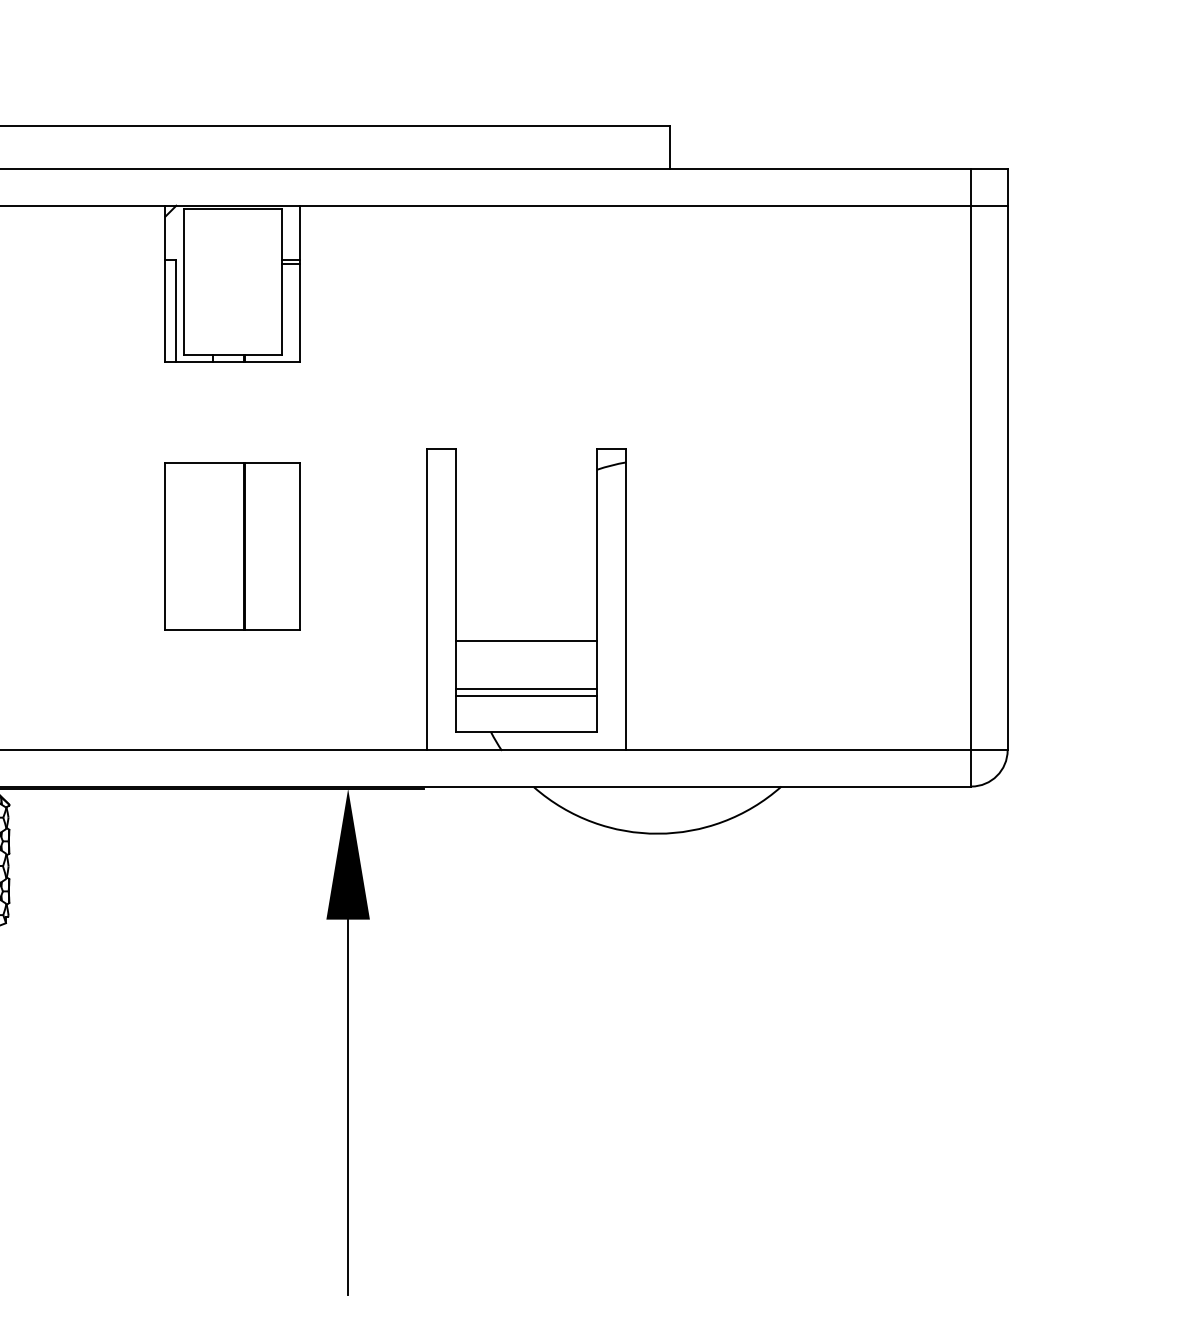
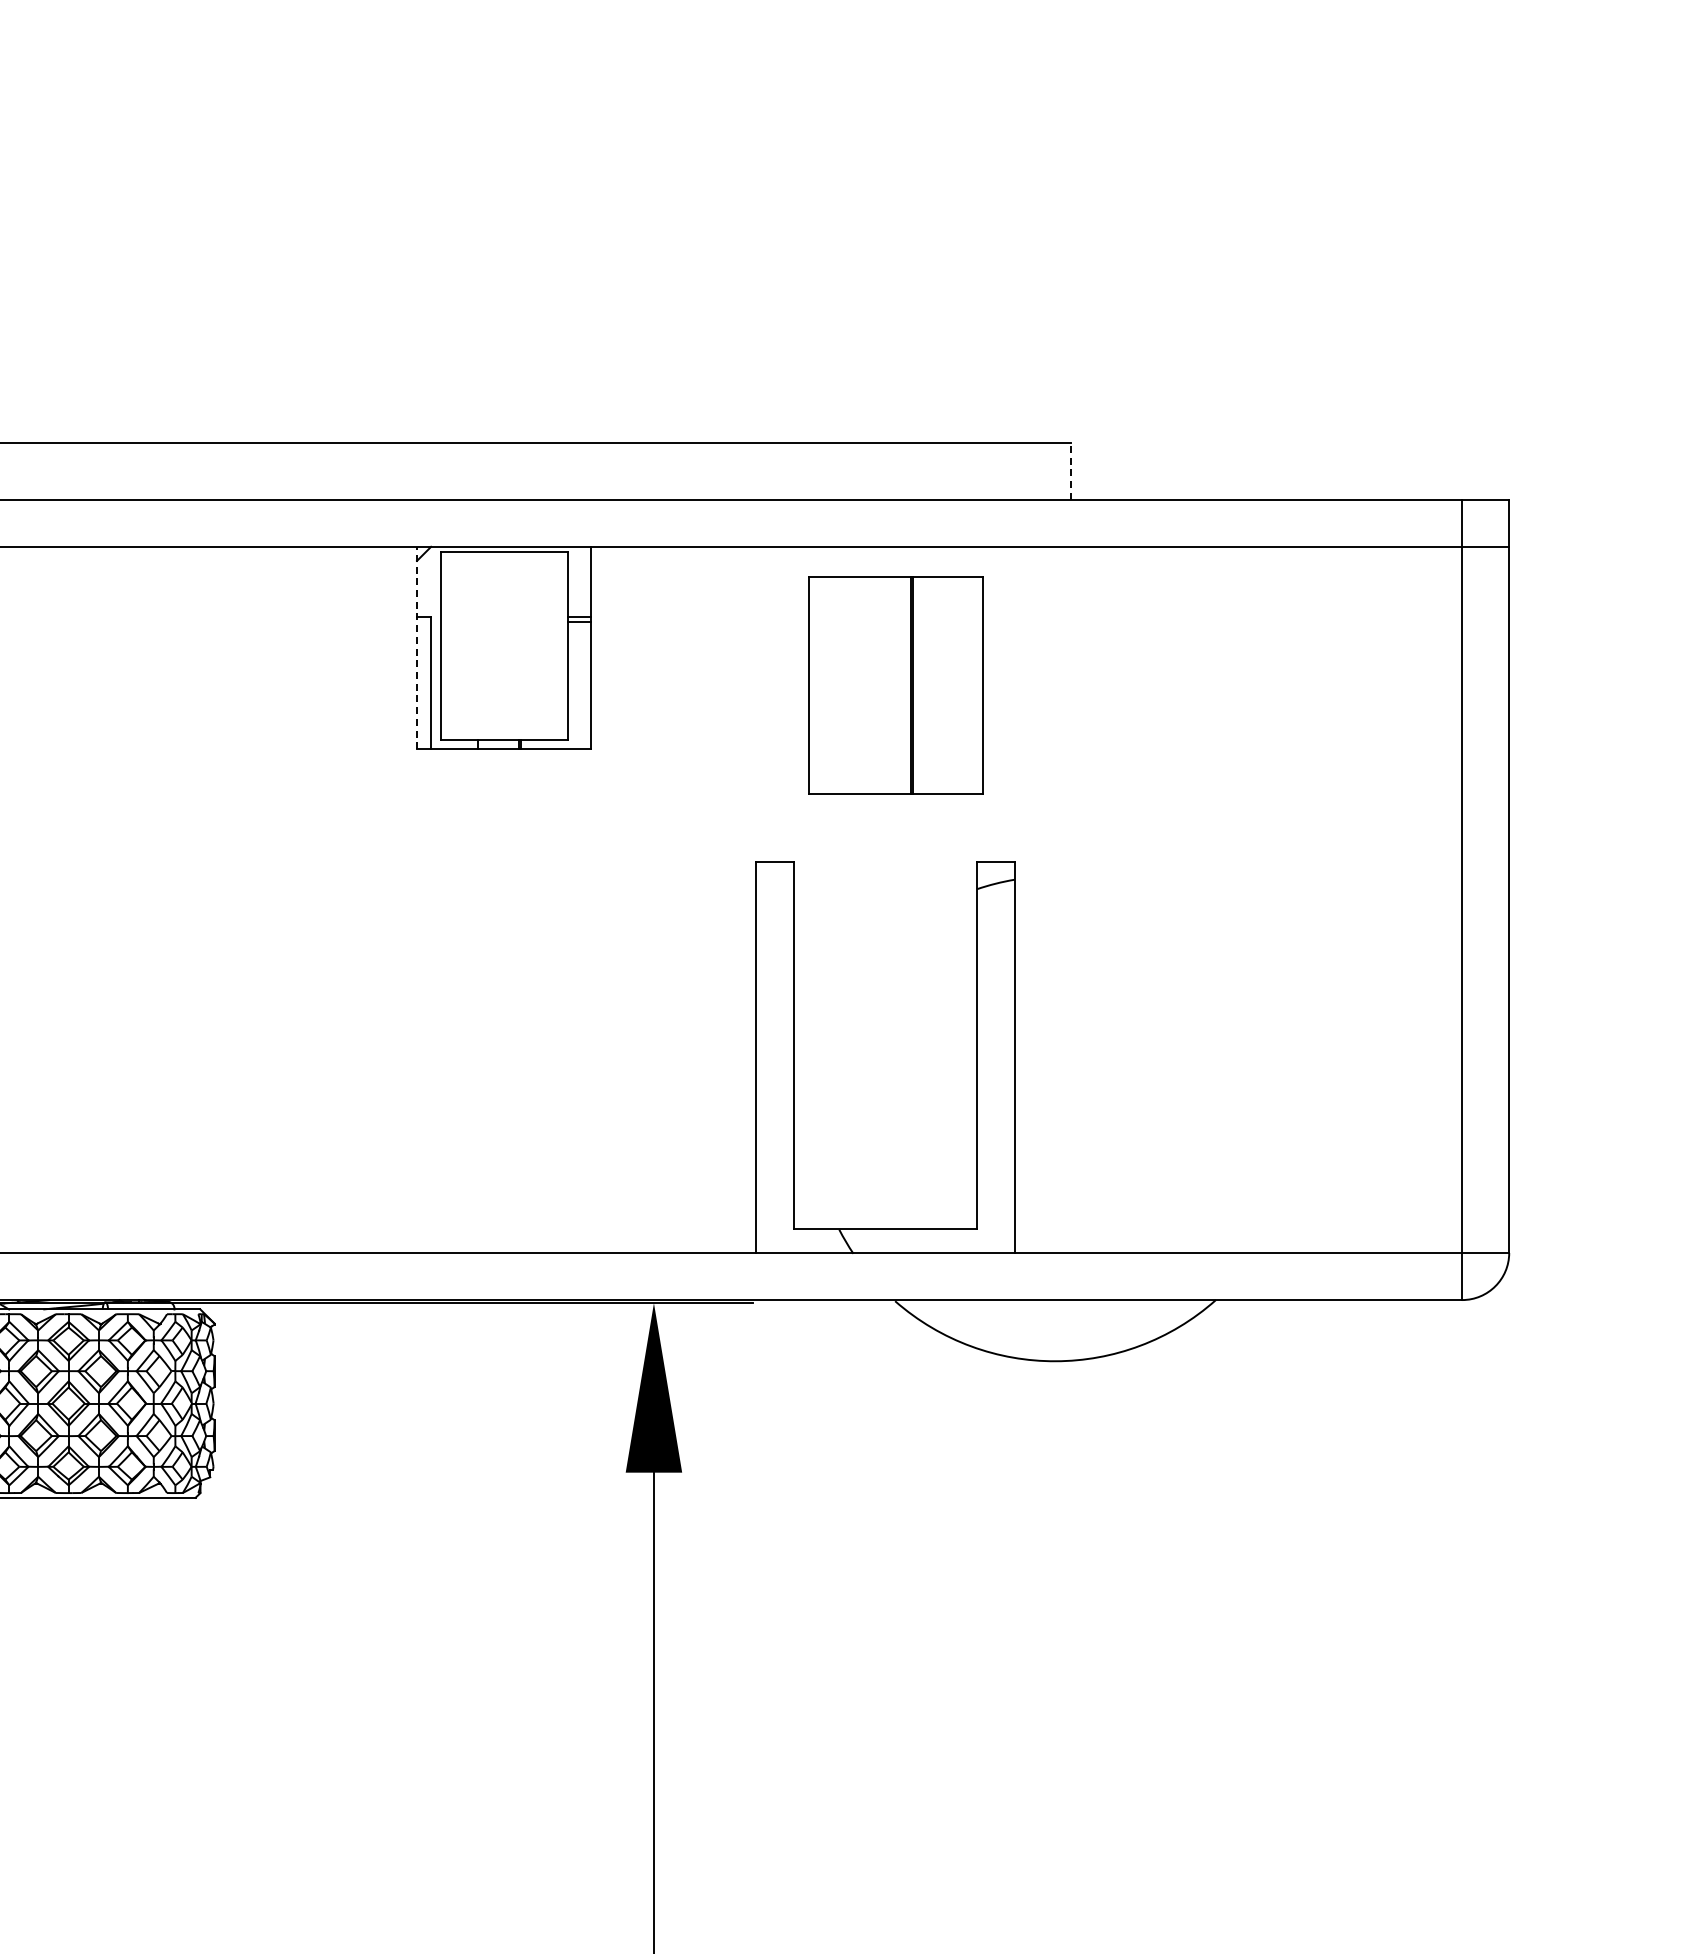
line: (670, 147) -> (1071, 471), solid -> dashed
line: (165, 283) -> (417, 647), solid -> dashed
part: (232, 547) -> (895, 685), moved
line: (526, 641) -> (885, 1111), removed
line: (526, 688) -> (885, 1172), removed
line: (526, 695) -> (885, 1182), removed

